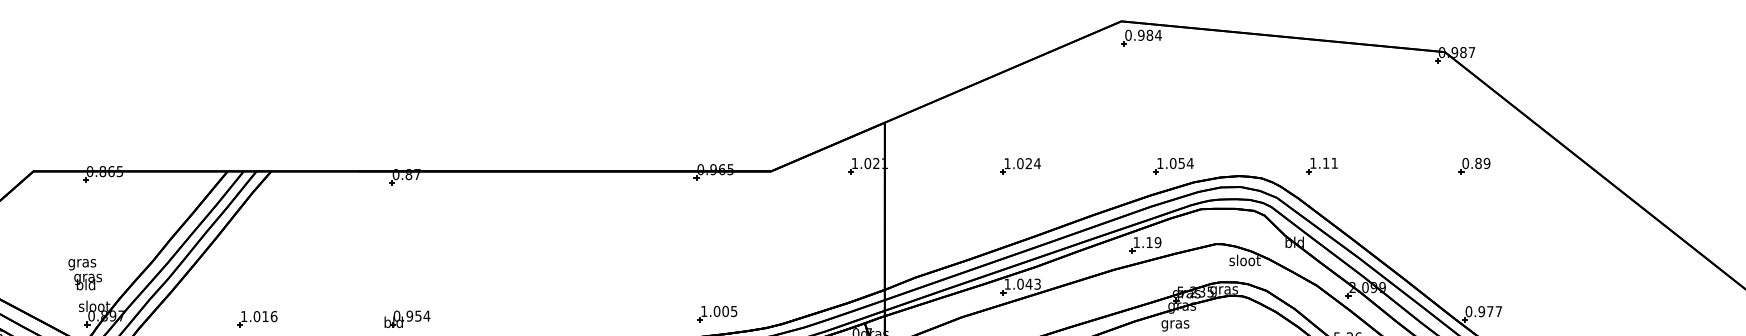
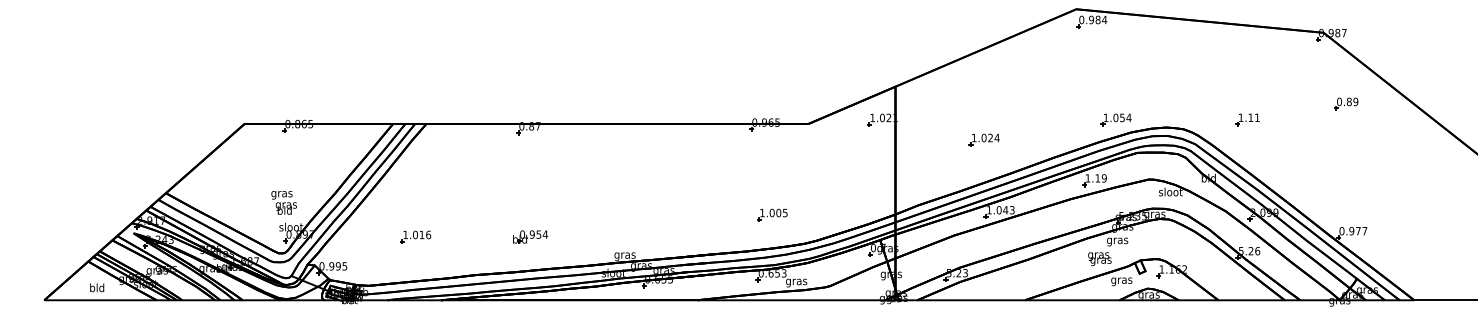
part: (1019, 165) -> (983, 139), moved
part: (1321, 165) -> (1247, 119), moved
part: (1474, 165) -> (1346, 103), moved
part: (717, 313) -> (772, 214), moved

